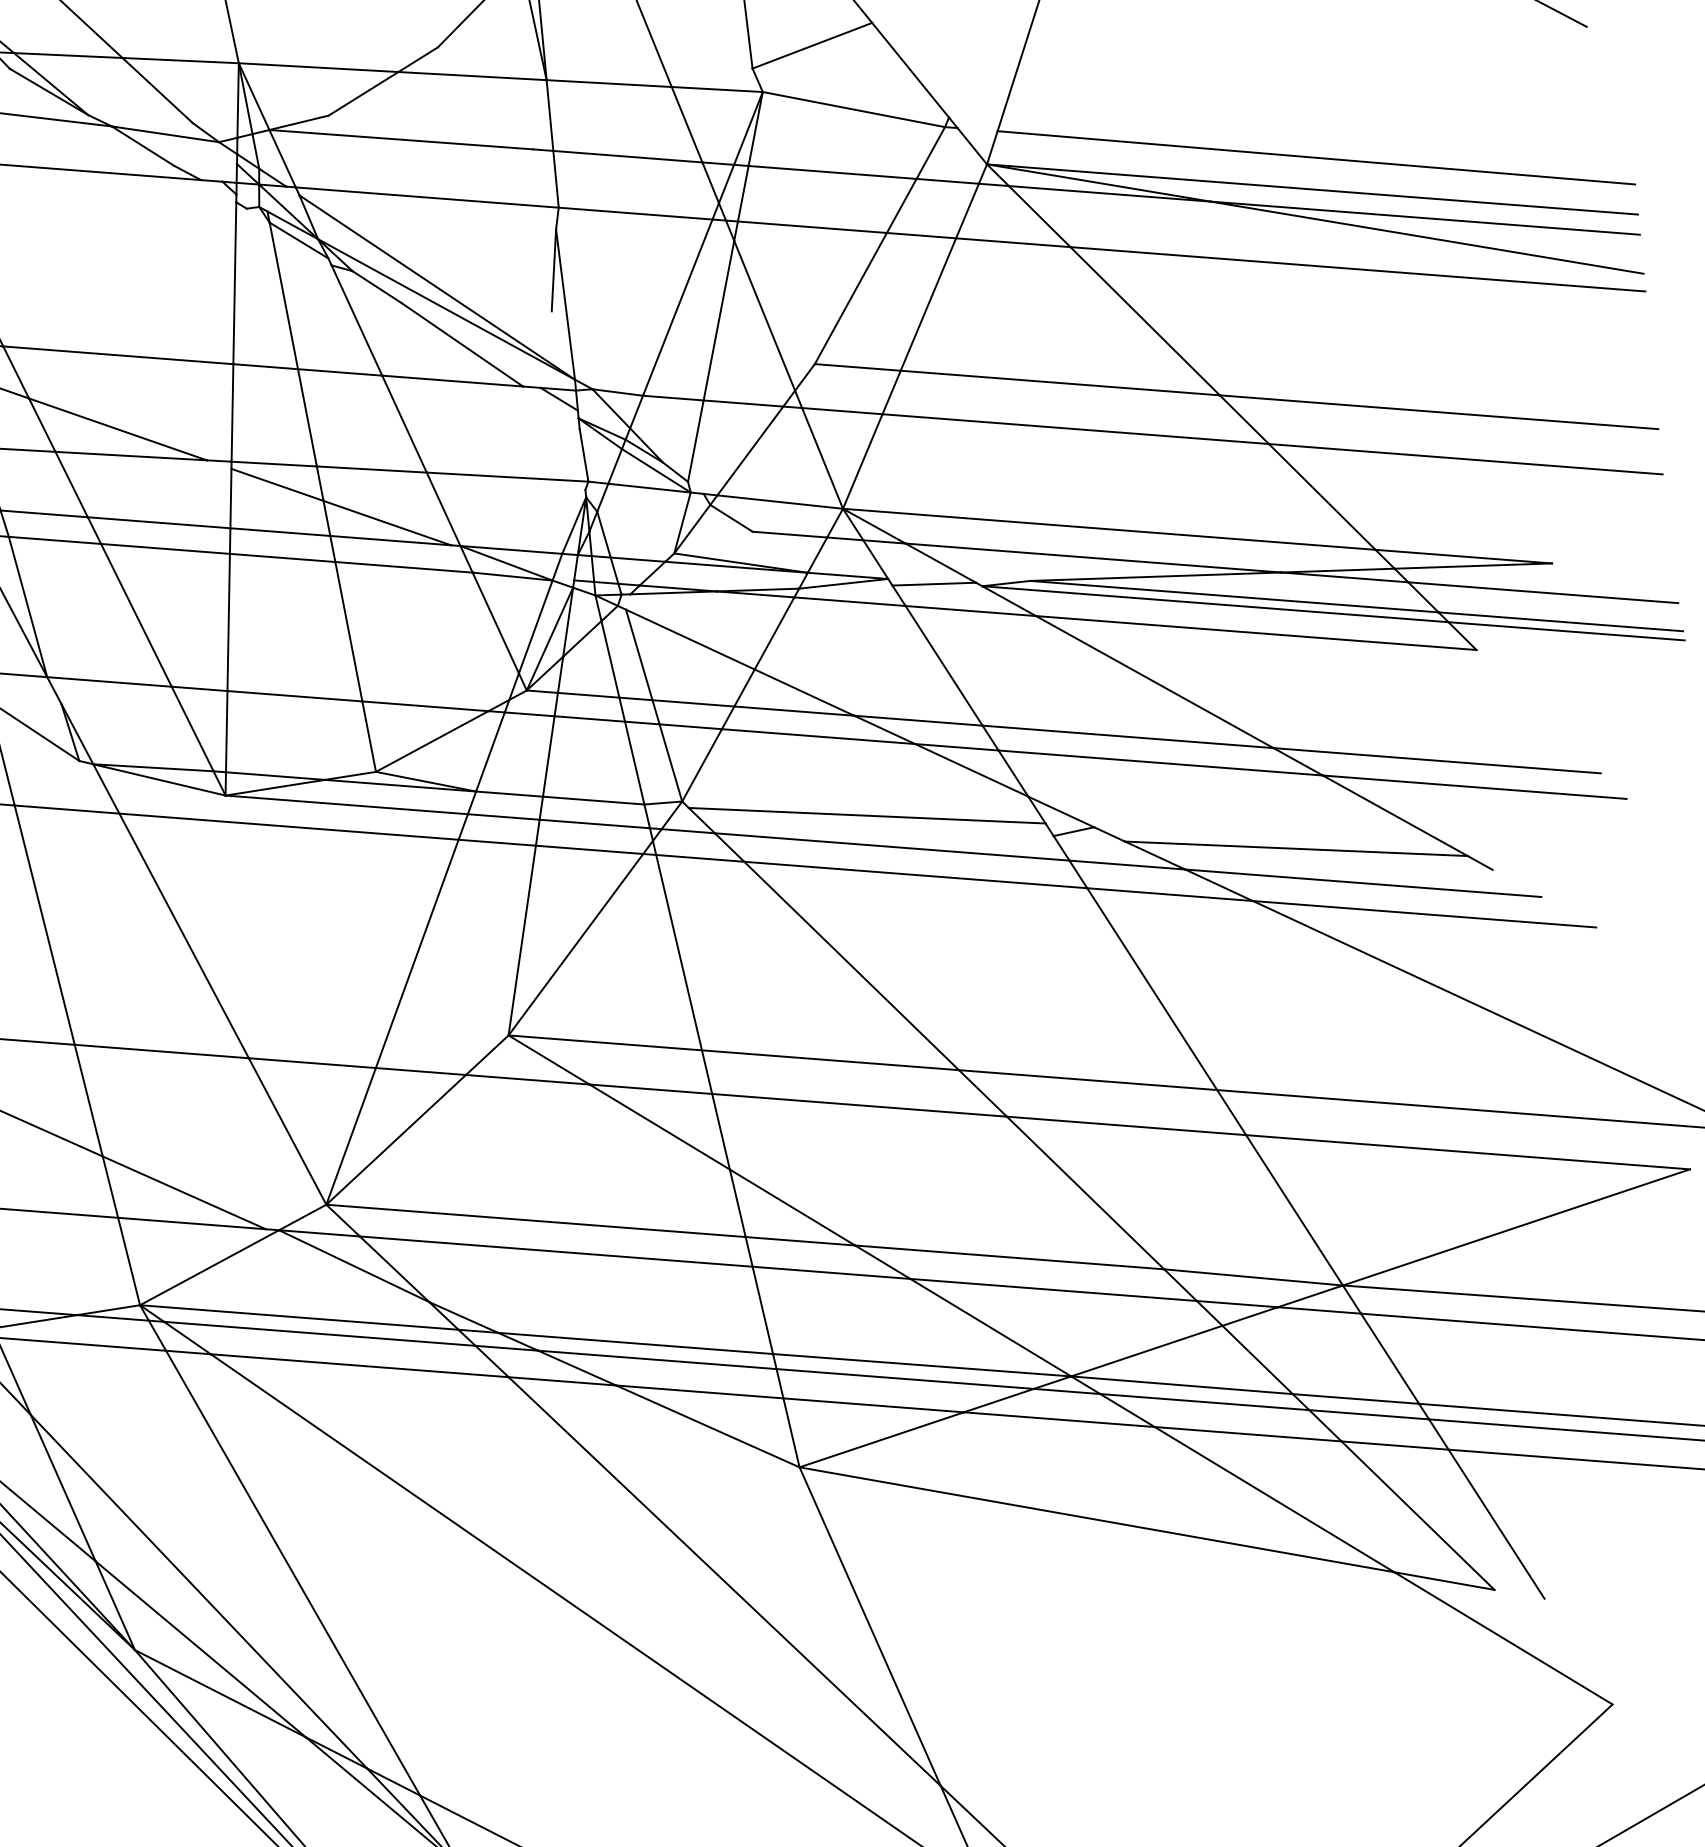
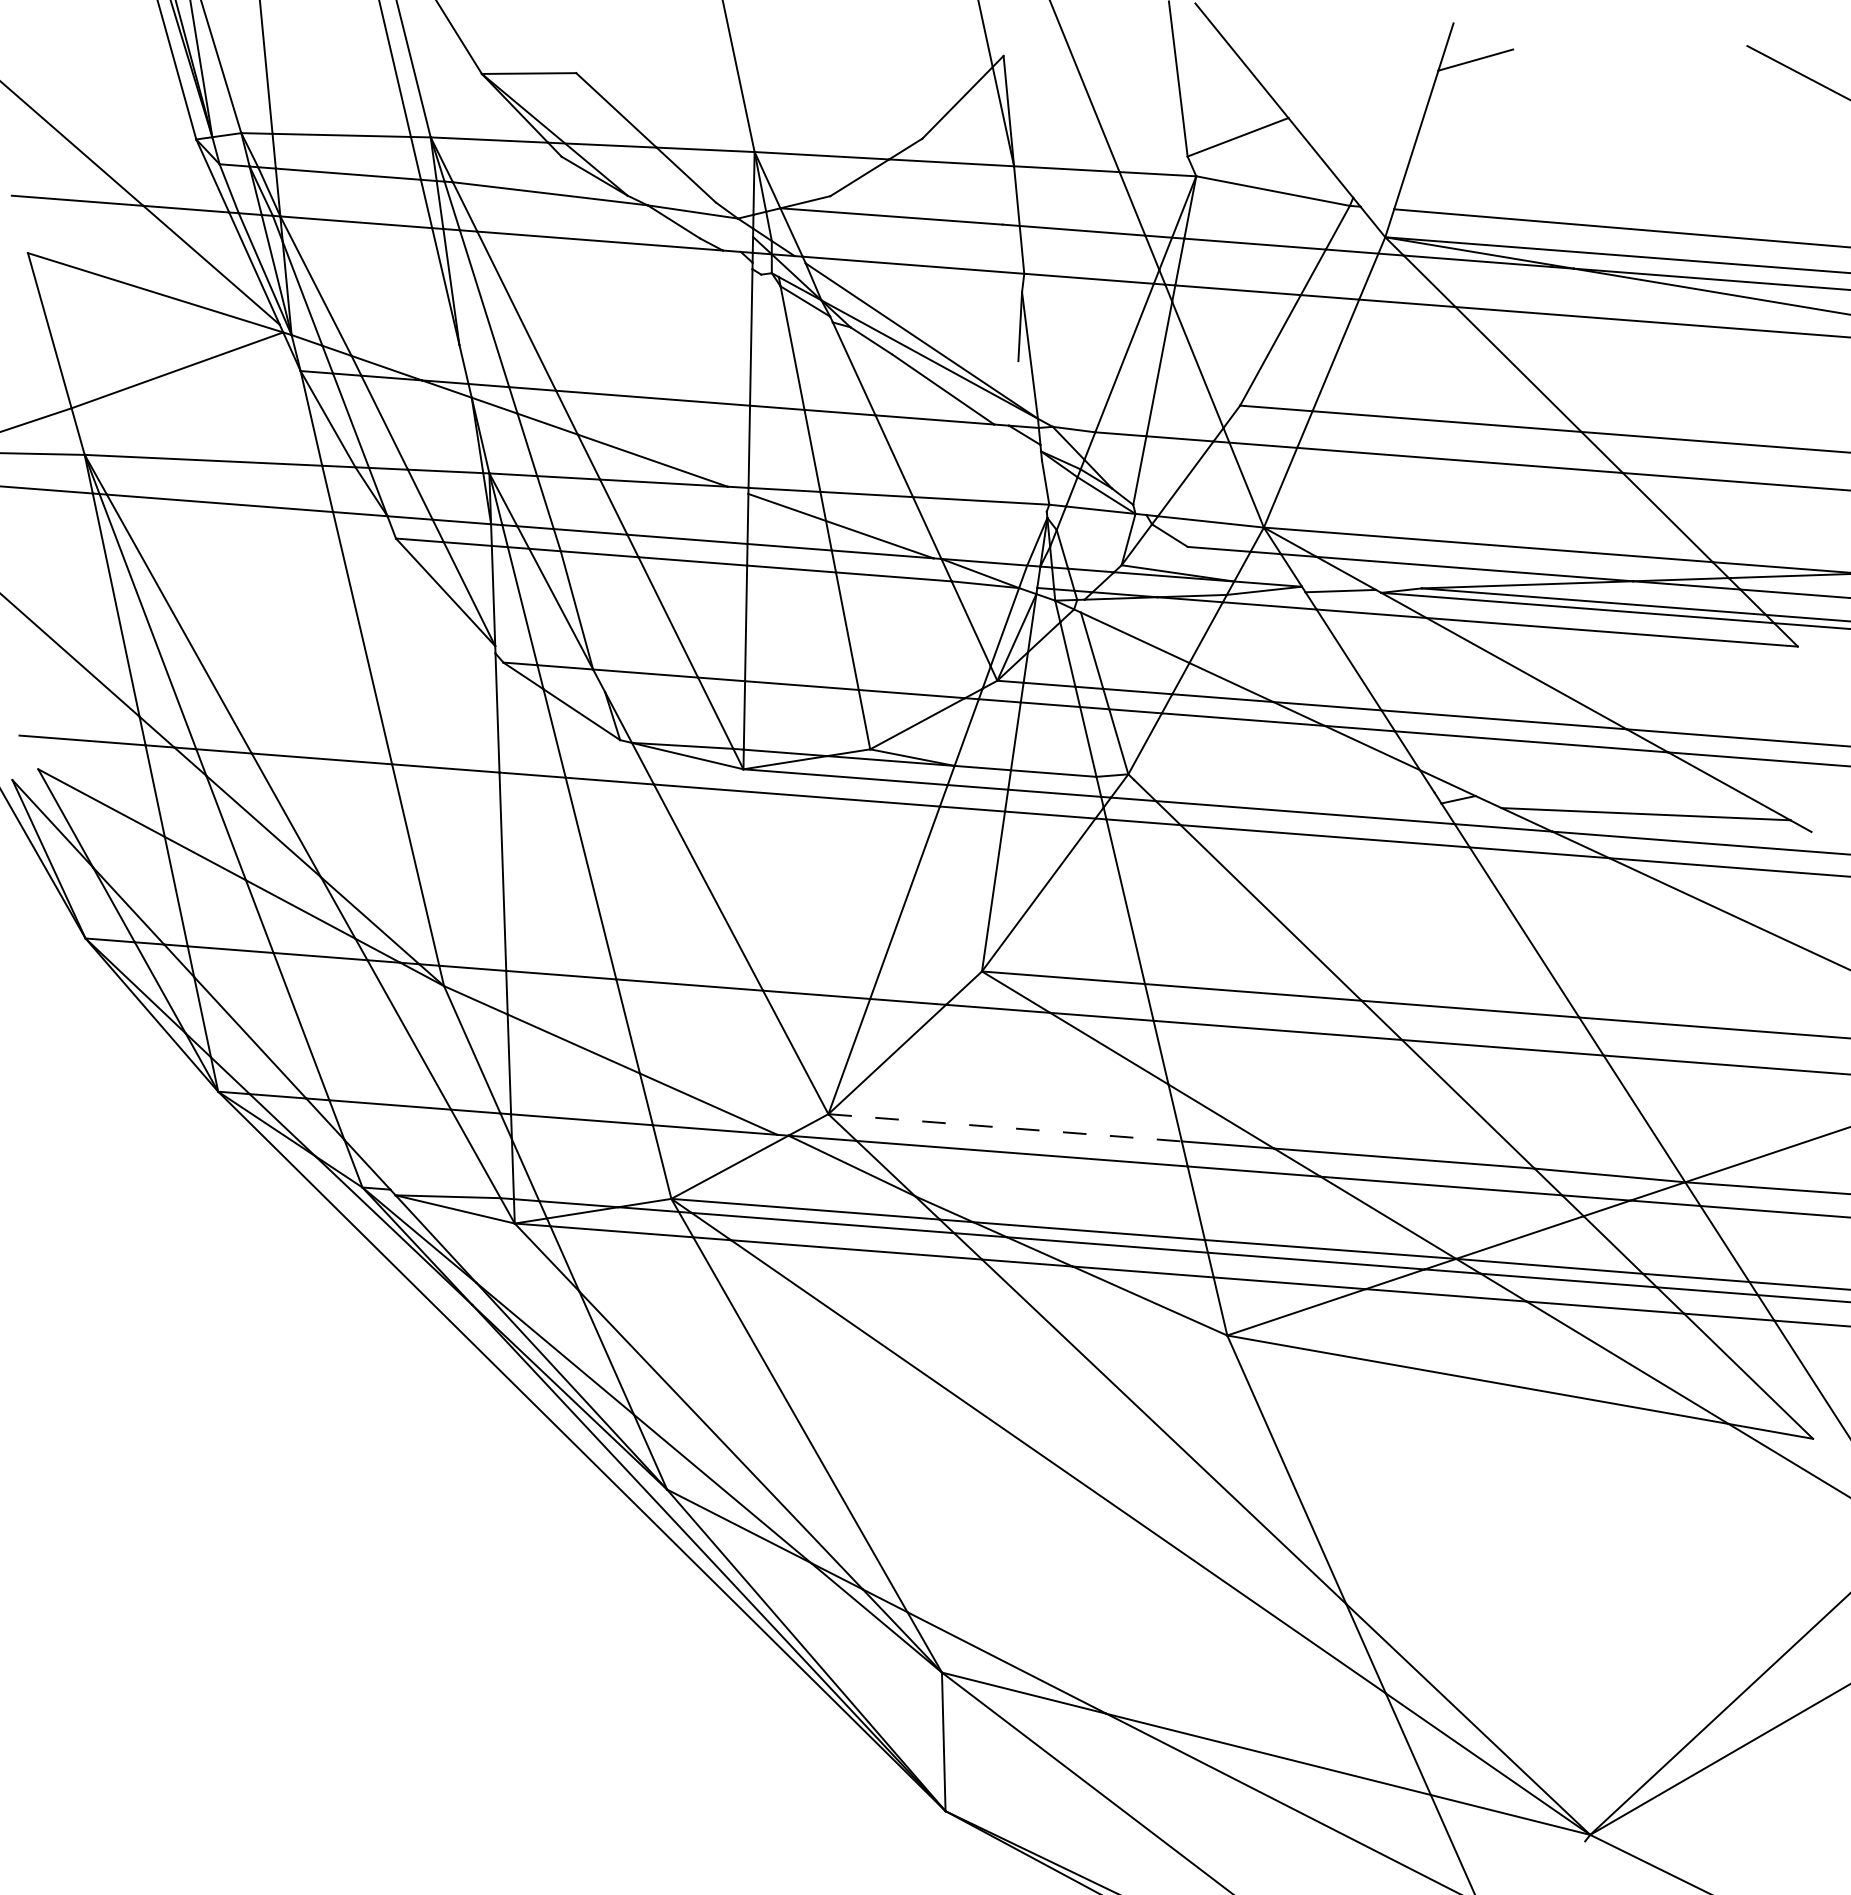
line: (866, 814) -> (1283, 785), removed
line: (536, 1220) -> (1005, 1127), solid -> dashed

